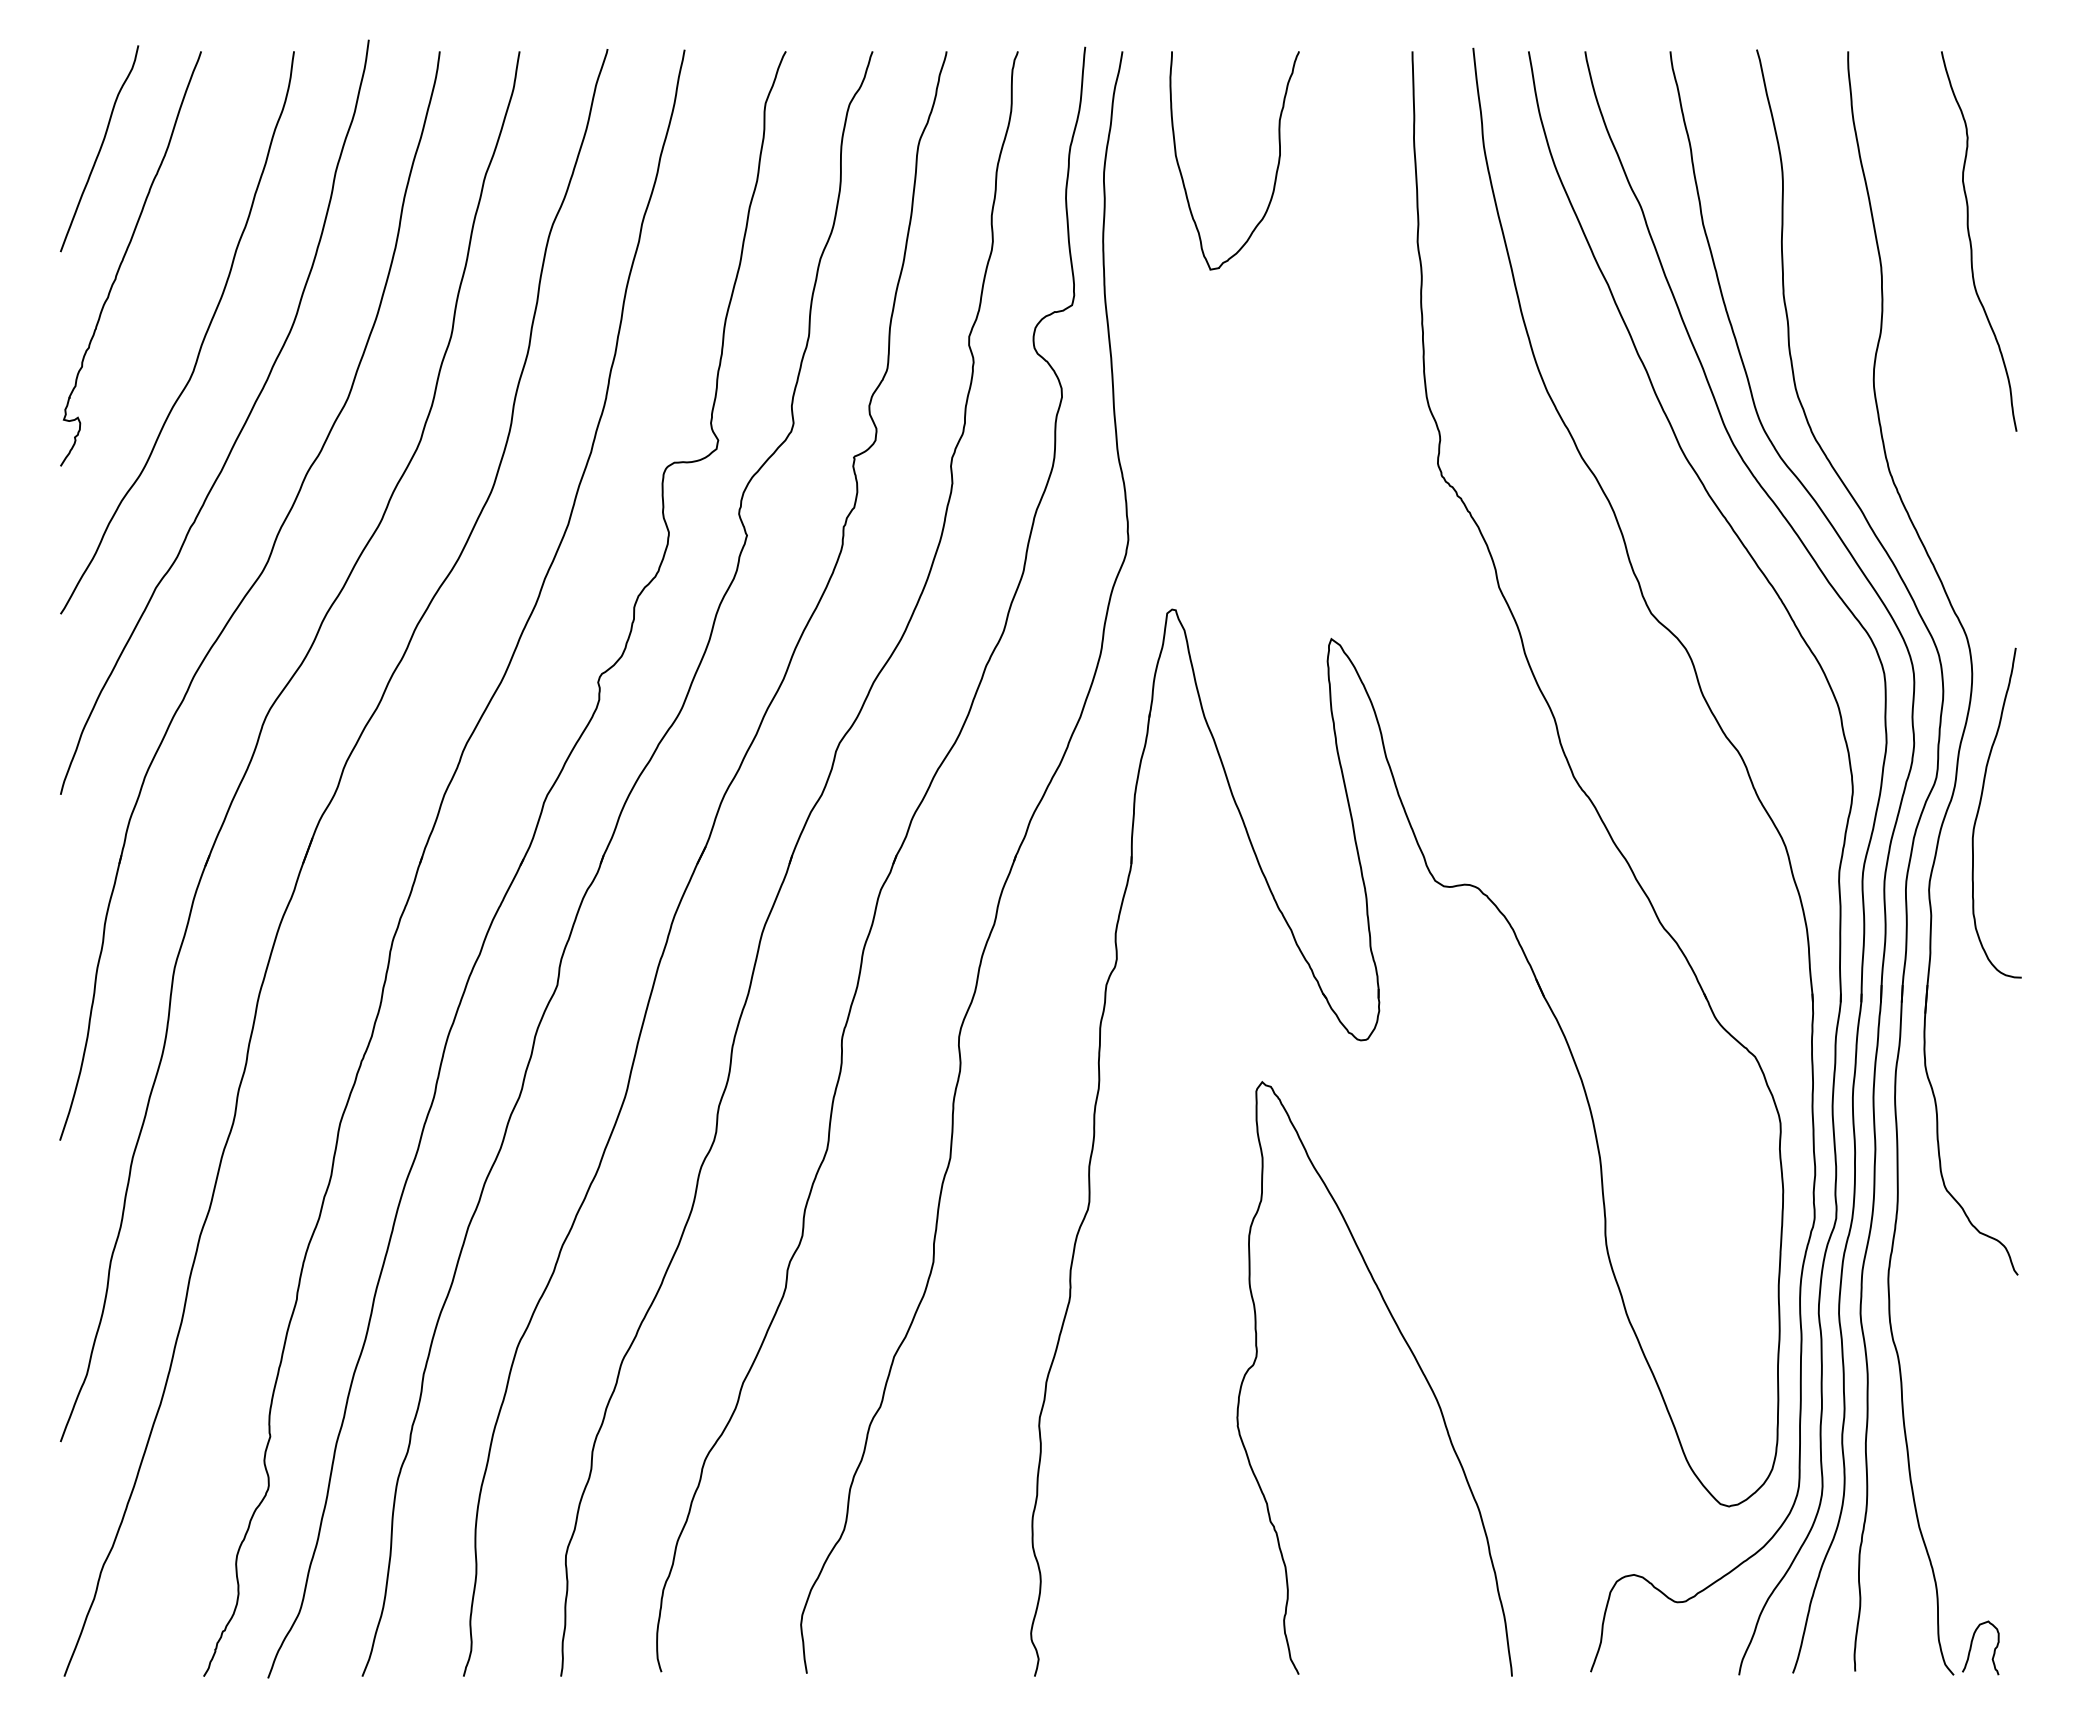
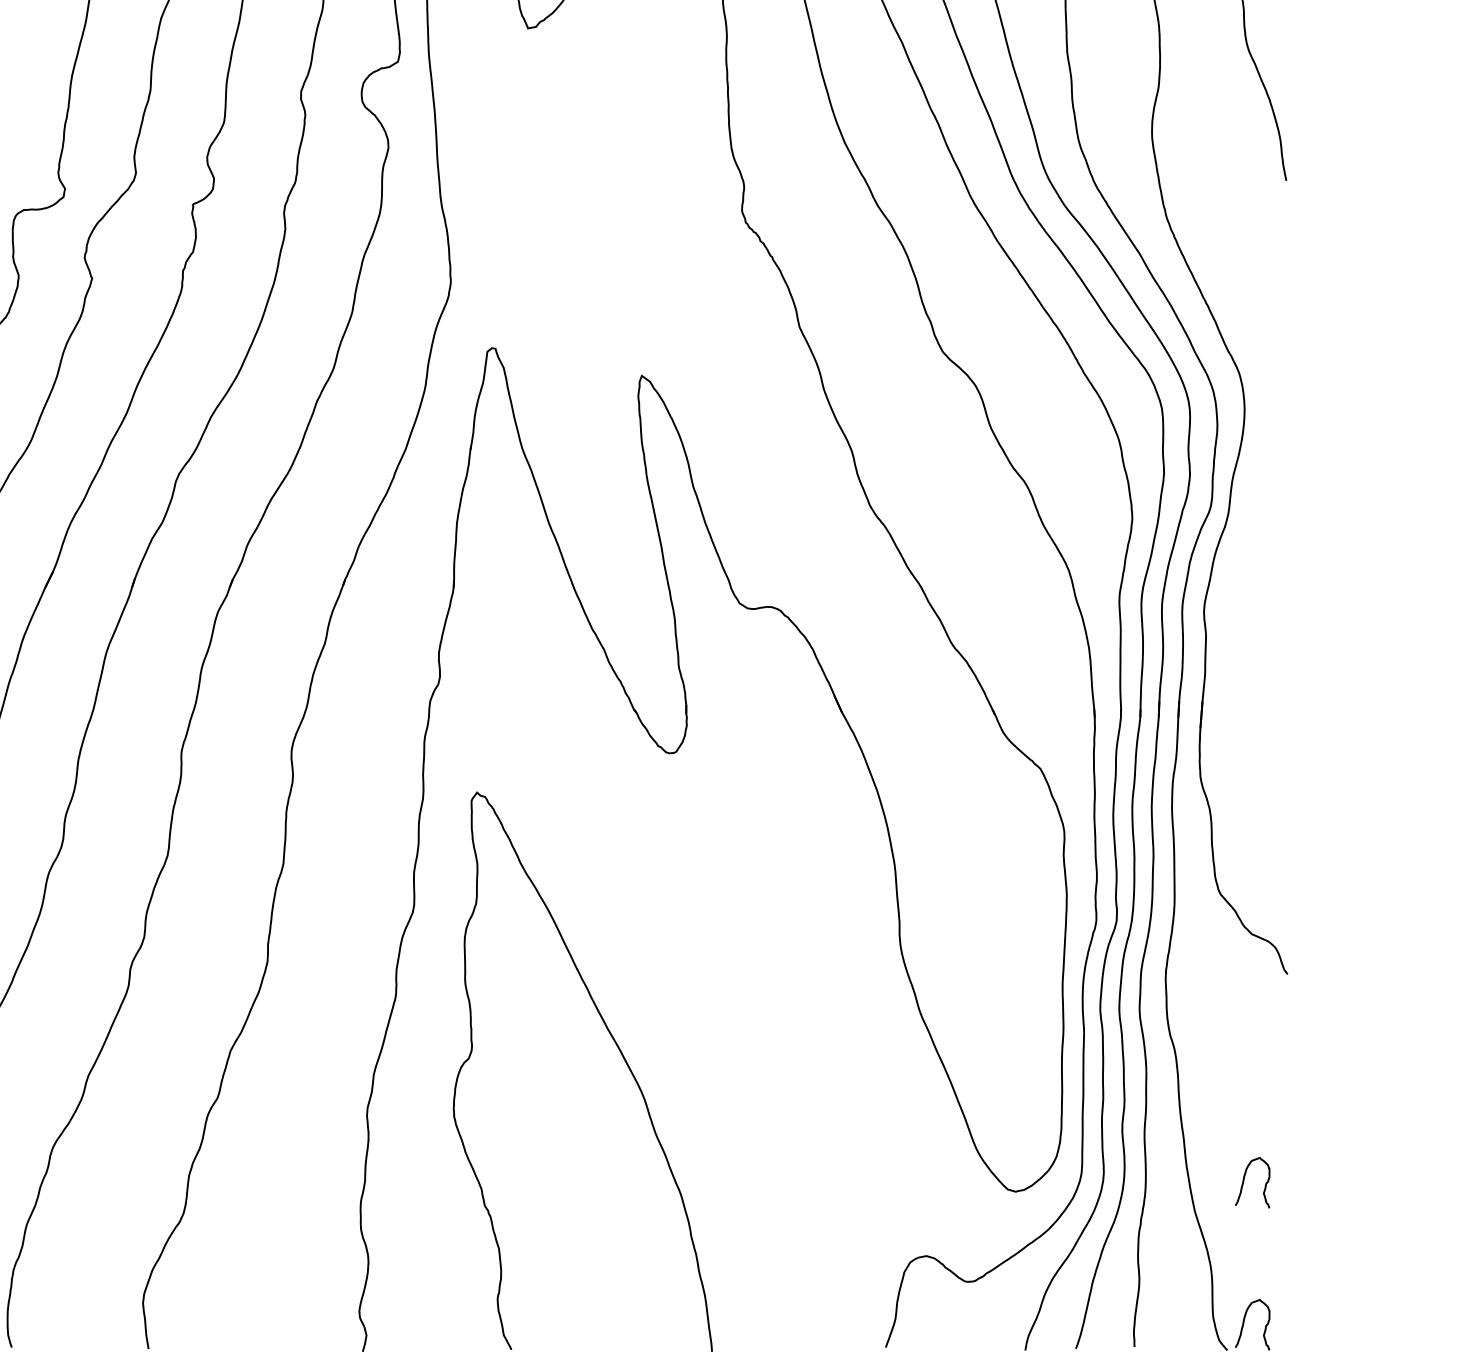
curve: (1980, 806) -> (1252, 533), removed
curve: (1412, 1355) -> (618, 1049), moved
curve: (1972, 1493) -> (1244, 1179), added

